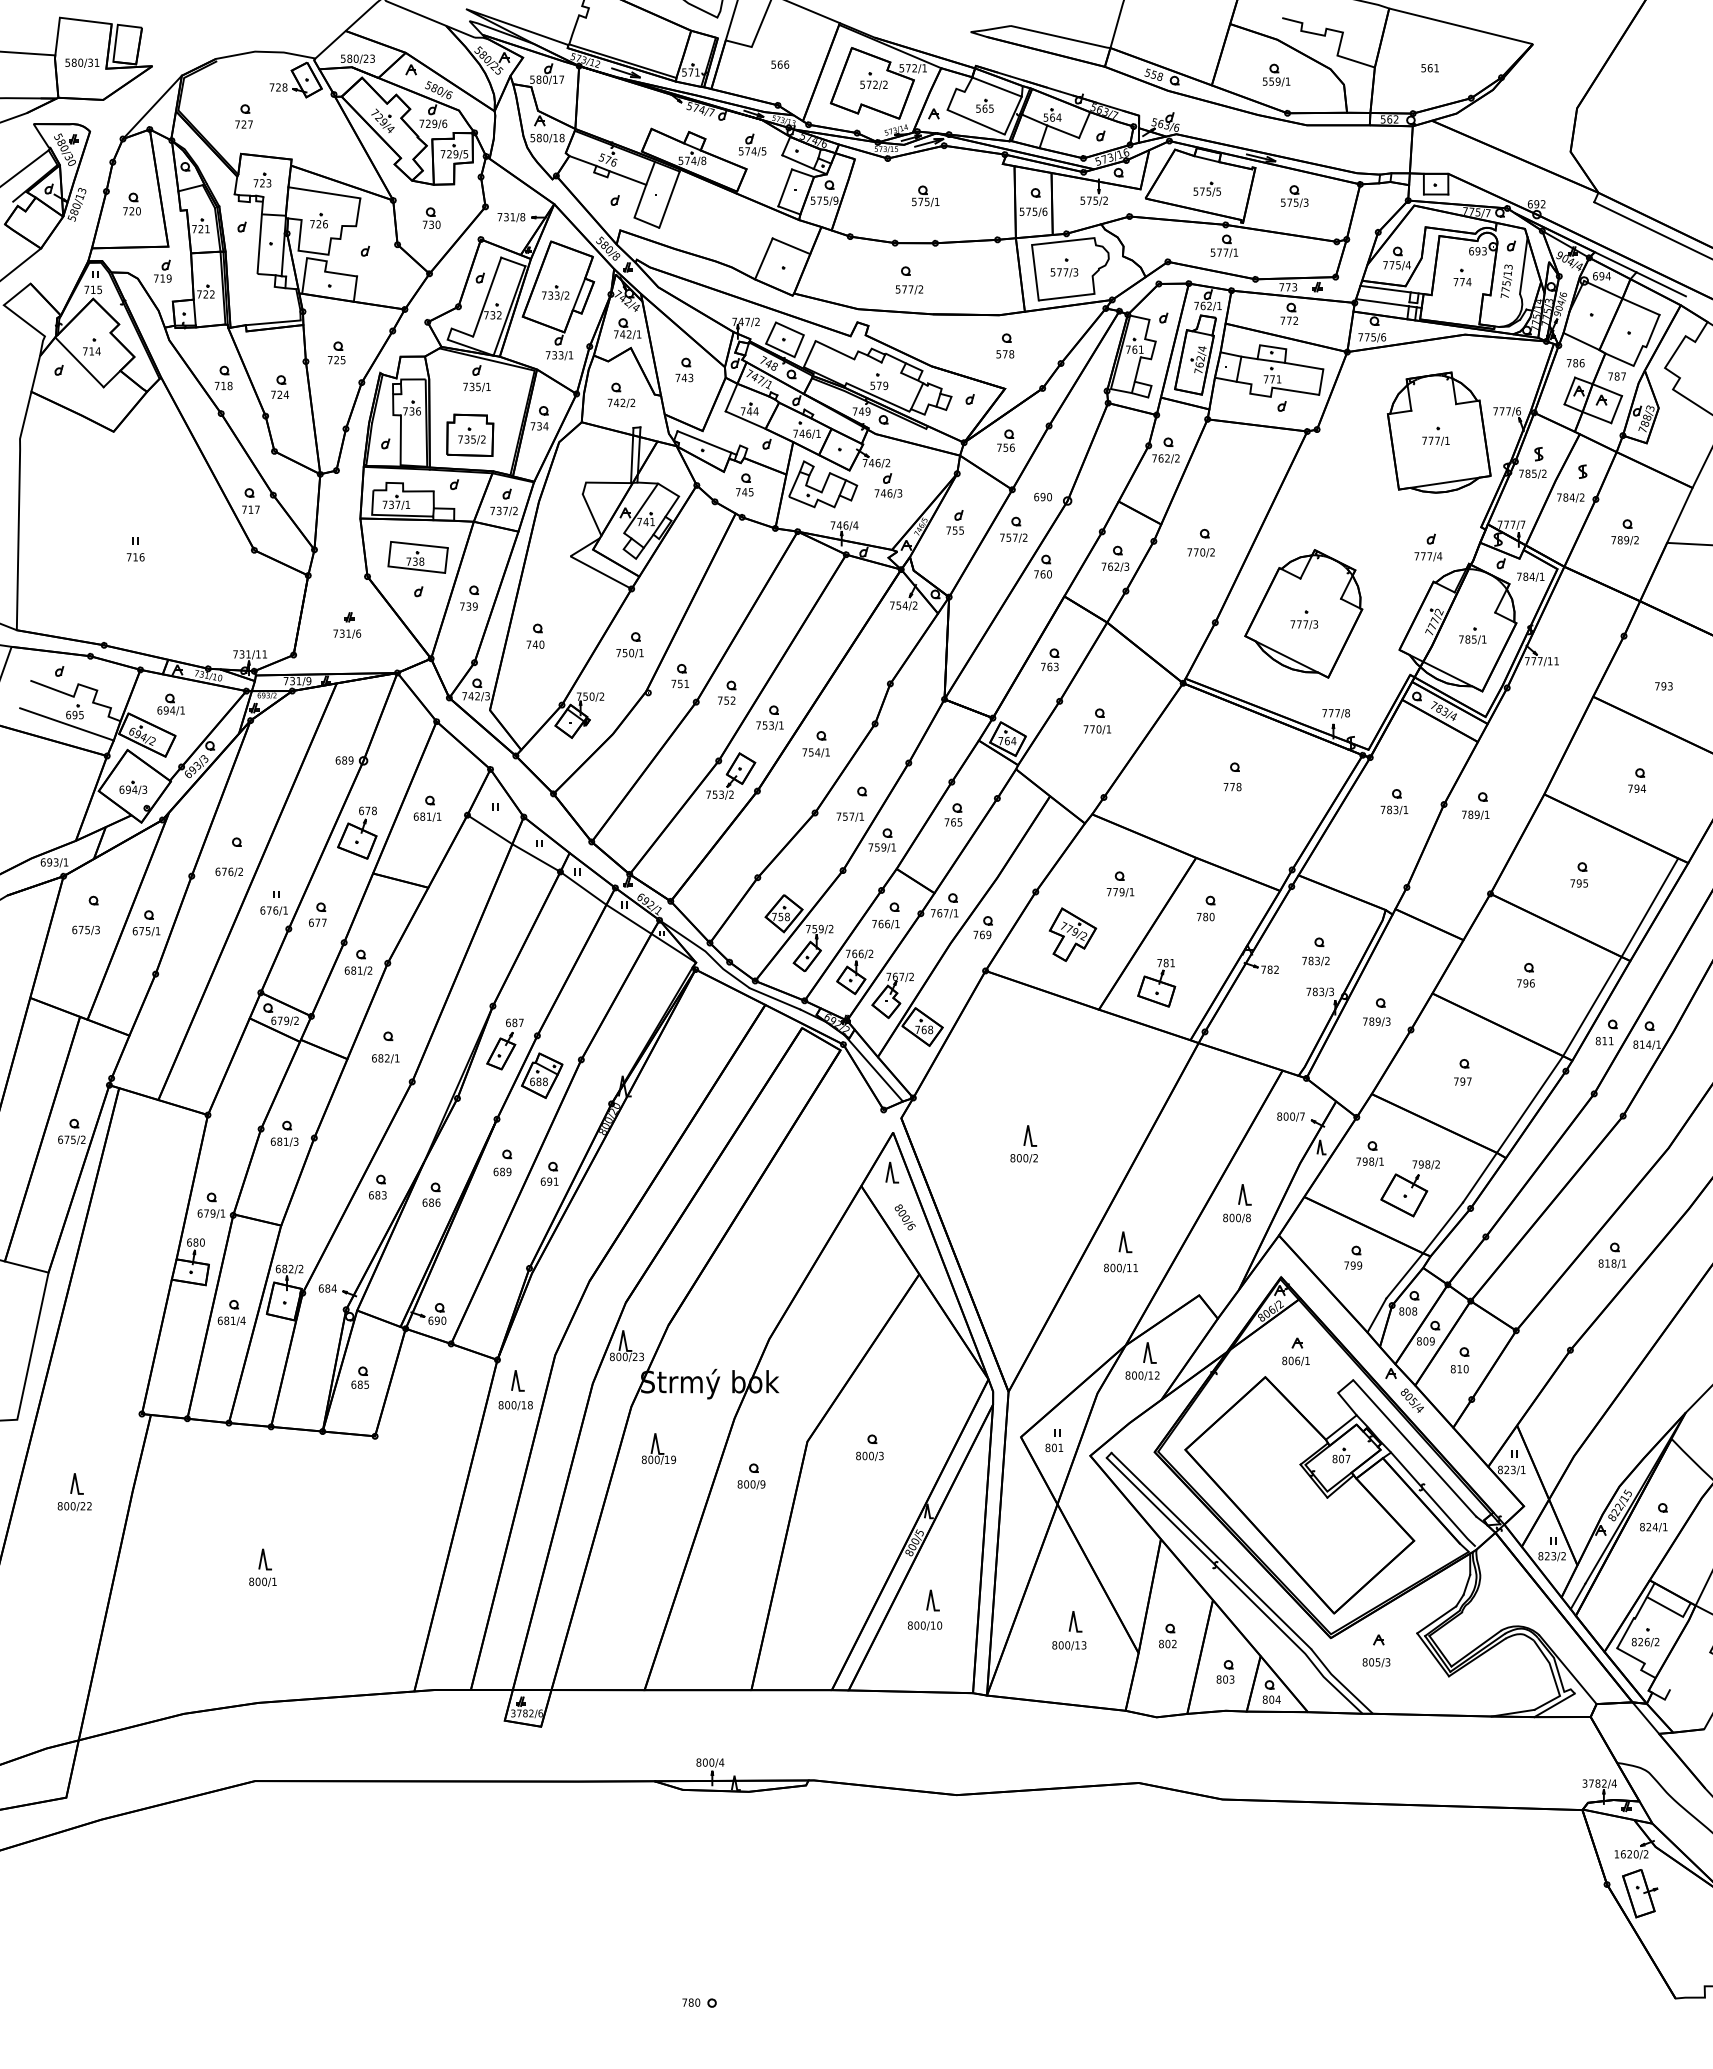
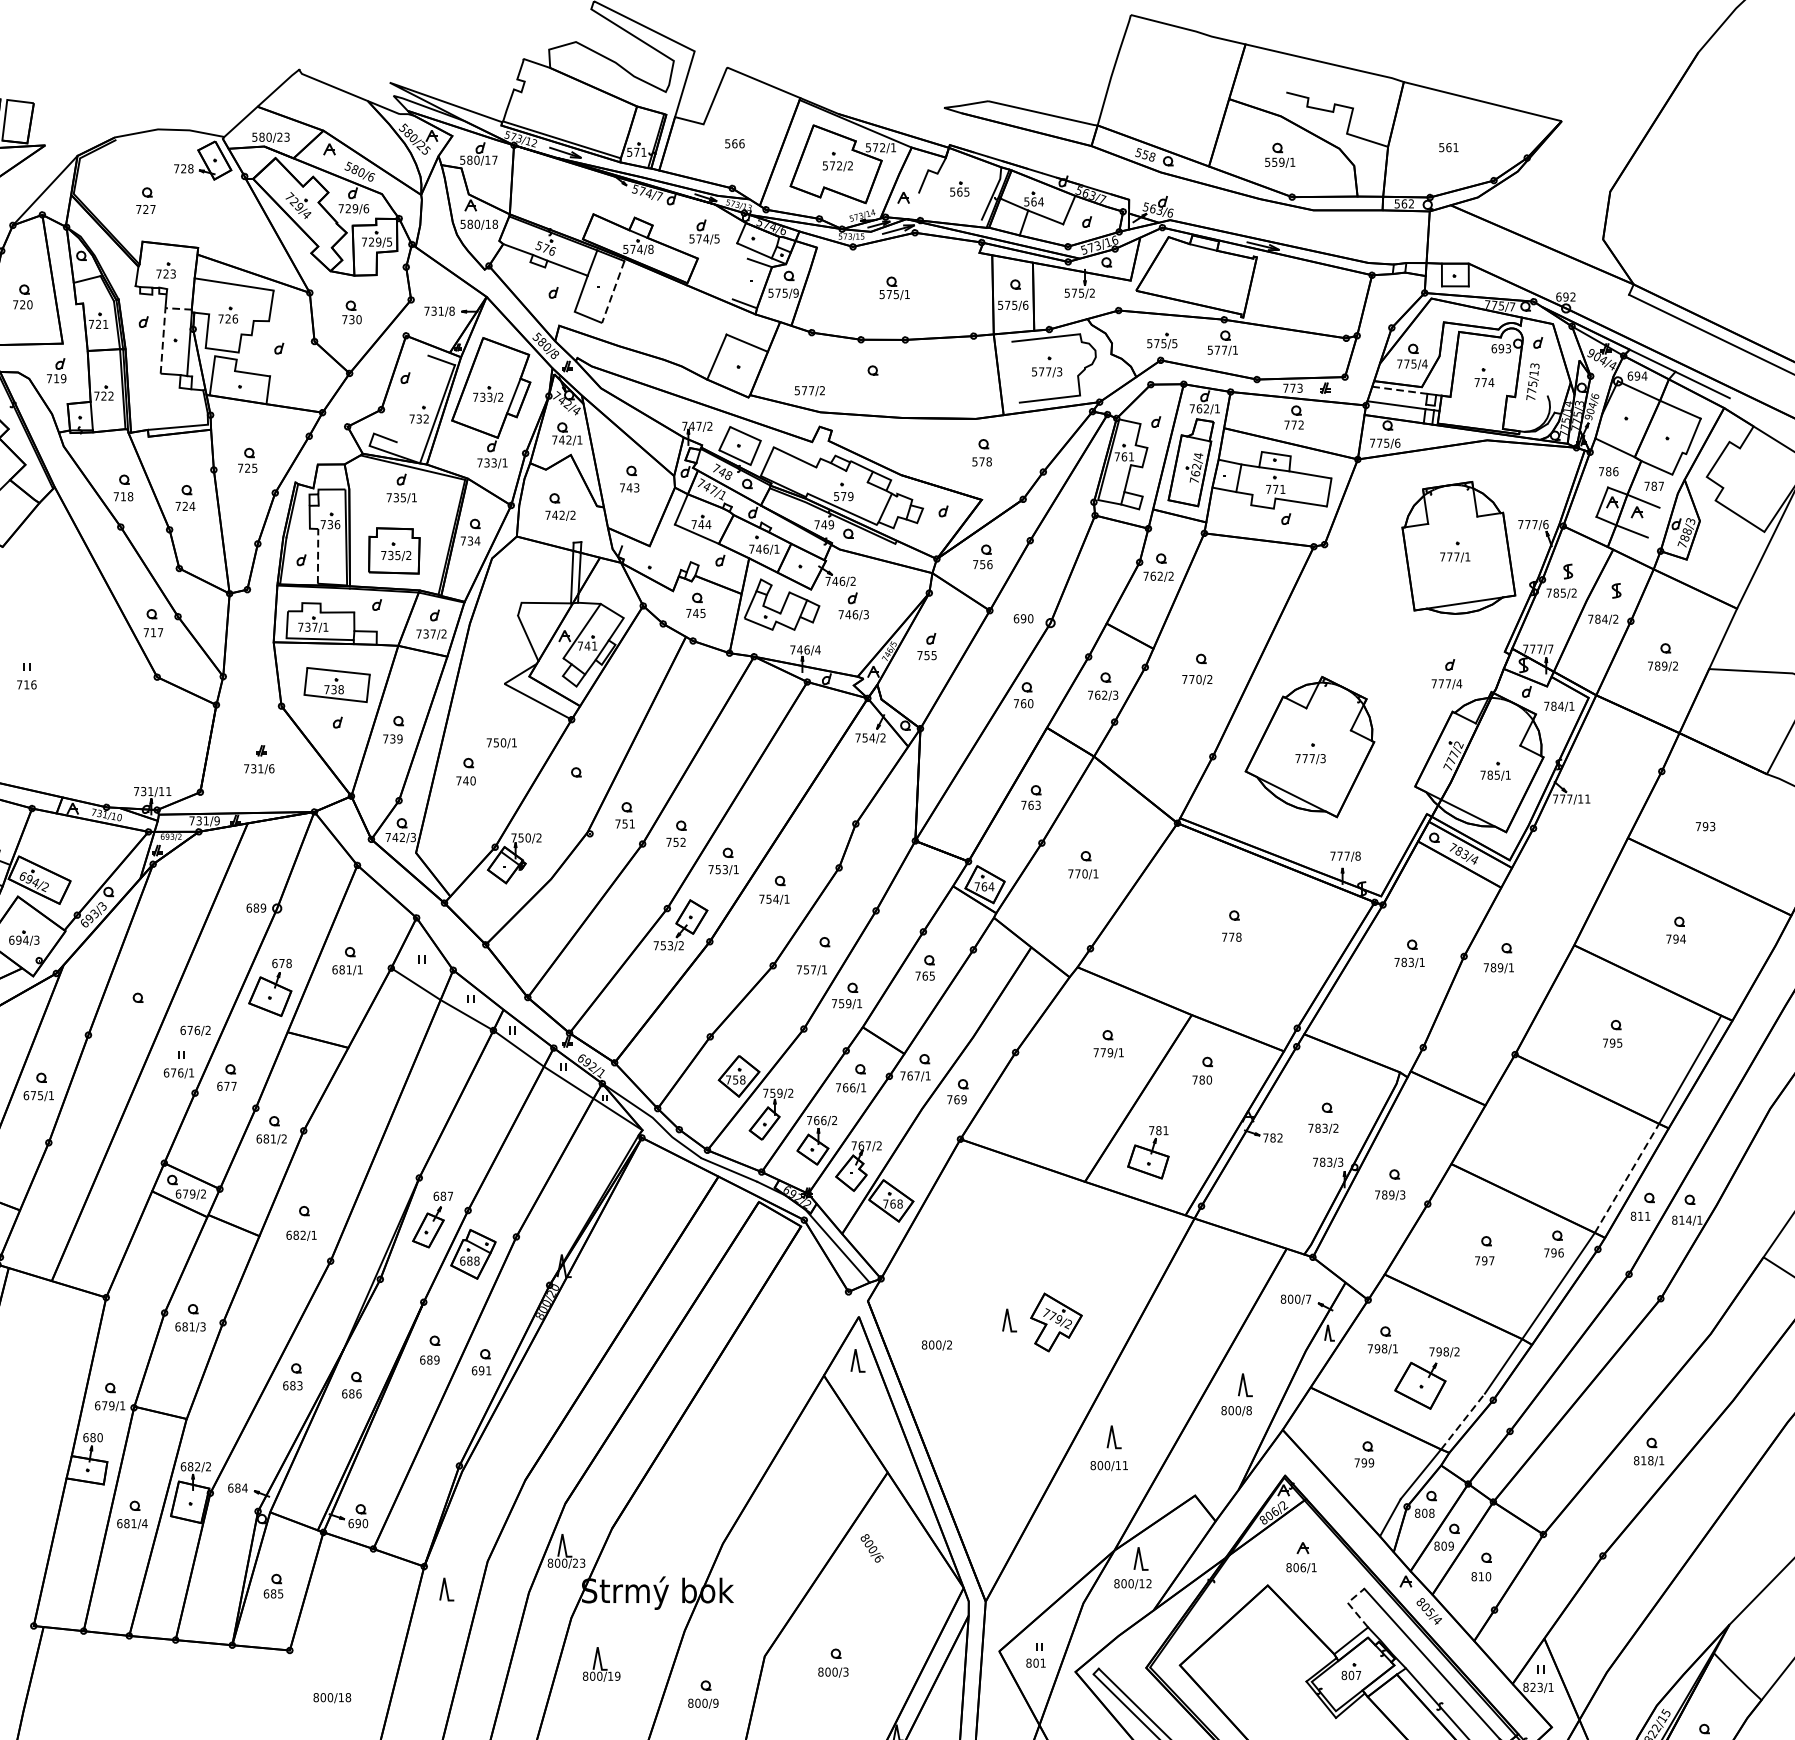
line: (996, 86) -> (972, 167), removed
line: (975, 122) -> (949, 207), removed
line: (785, 187) -> (740, 278), removed
part: (1206, 188) -> (1161, 340), moved
part: (1294, 196) -> (1299, 288), removed
line: (669, 199) -> (613, 291), solid -> dashed
line: (260, 231) -> (163, 326), solid -> dashed
line: (1523, 265) -> (1551, 364), removed
line: (1035, 272) -> (1015, 372), removed
text: (909, 289) -> (809, 390), moved
line: (1386, 289) -> (1400, 390), solid -> dashed
line: (487, 296) -> (413, 398), removed
line: (1616, 409) -> (1653, 522), removed
line: (400, 440) -> (317, 556), solid -> dashed
line: (704, 441) -> (651, 557), removed
part: (1013, 529) -> (991, 654), removed
text: (629, 653) -> (501, 743), moved
part: (170, 704) -> (65, 846), removed
text: (228, 871) -> (194, 1030), moved
part: (1072, 934) -> (1055, 1322), moved
part: (1525, 975) -> (1553, 1244), moved
line: (1592, 1006) -> (1627, 1178), solid -> dashed
text: (1023, 1158) -> (936, 1345), moved
text: (904, 1217) -> (871, 1548), moved
line: (1443, 1227) -> (1463, 1421), solid -> dashed
line: (1340, 1395) -> (1350, 1605), solid -> dashed
text: (515, 1405) -> (332, 1697), moved

